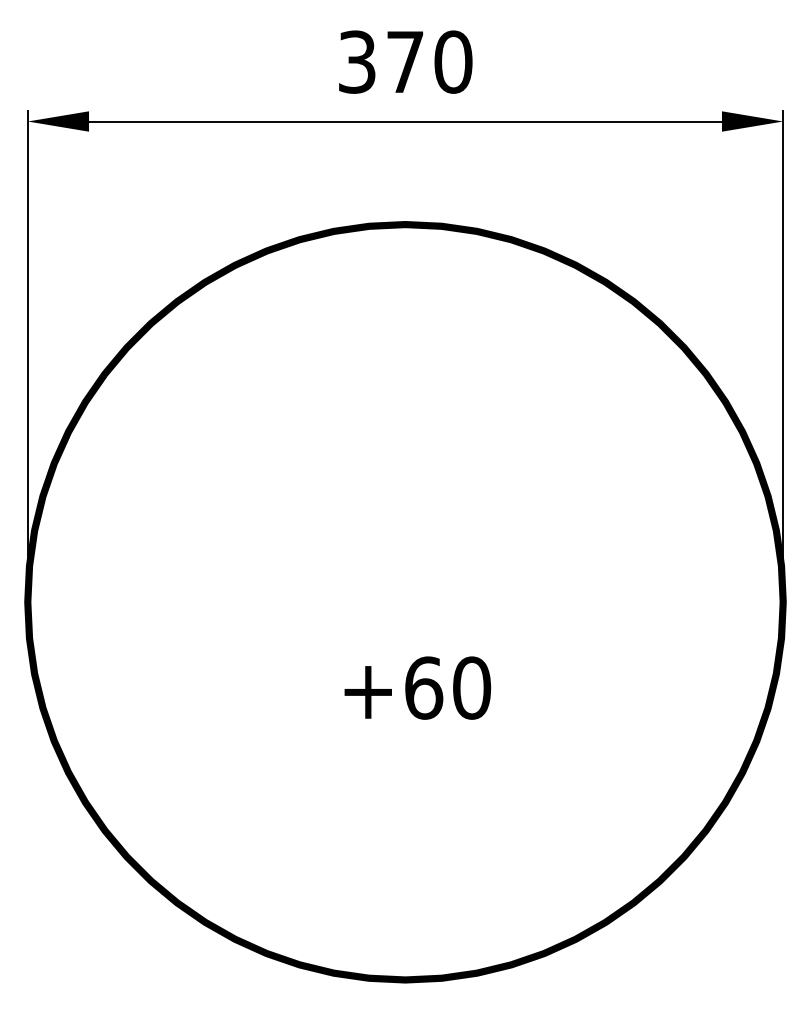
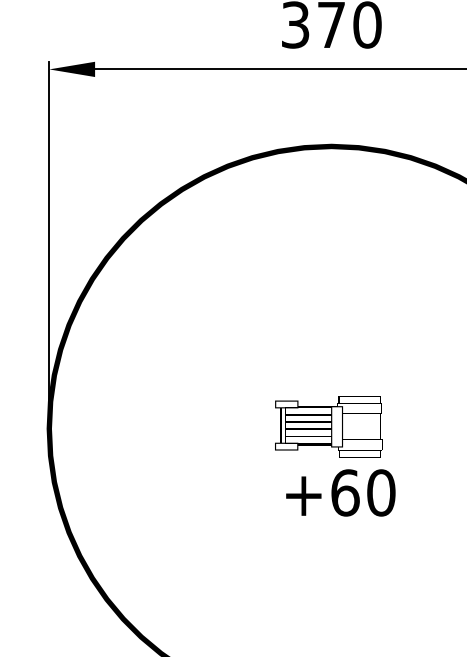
part: (410, 638) -> (335, 455), added

